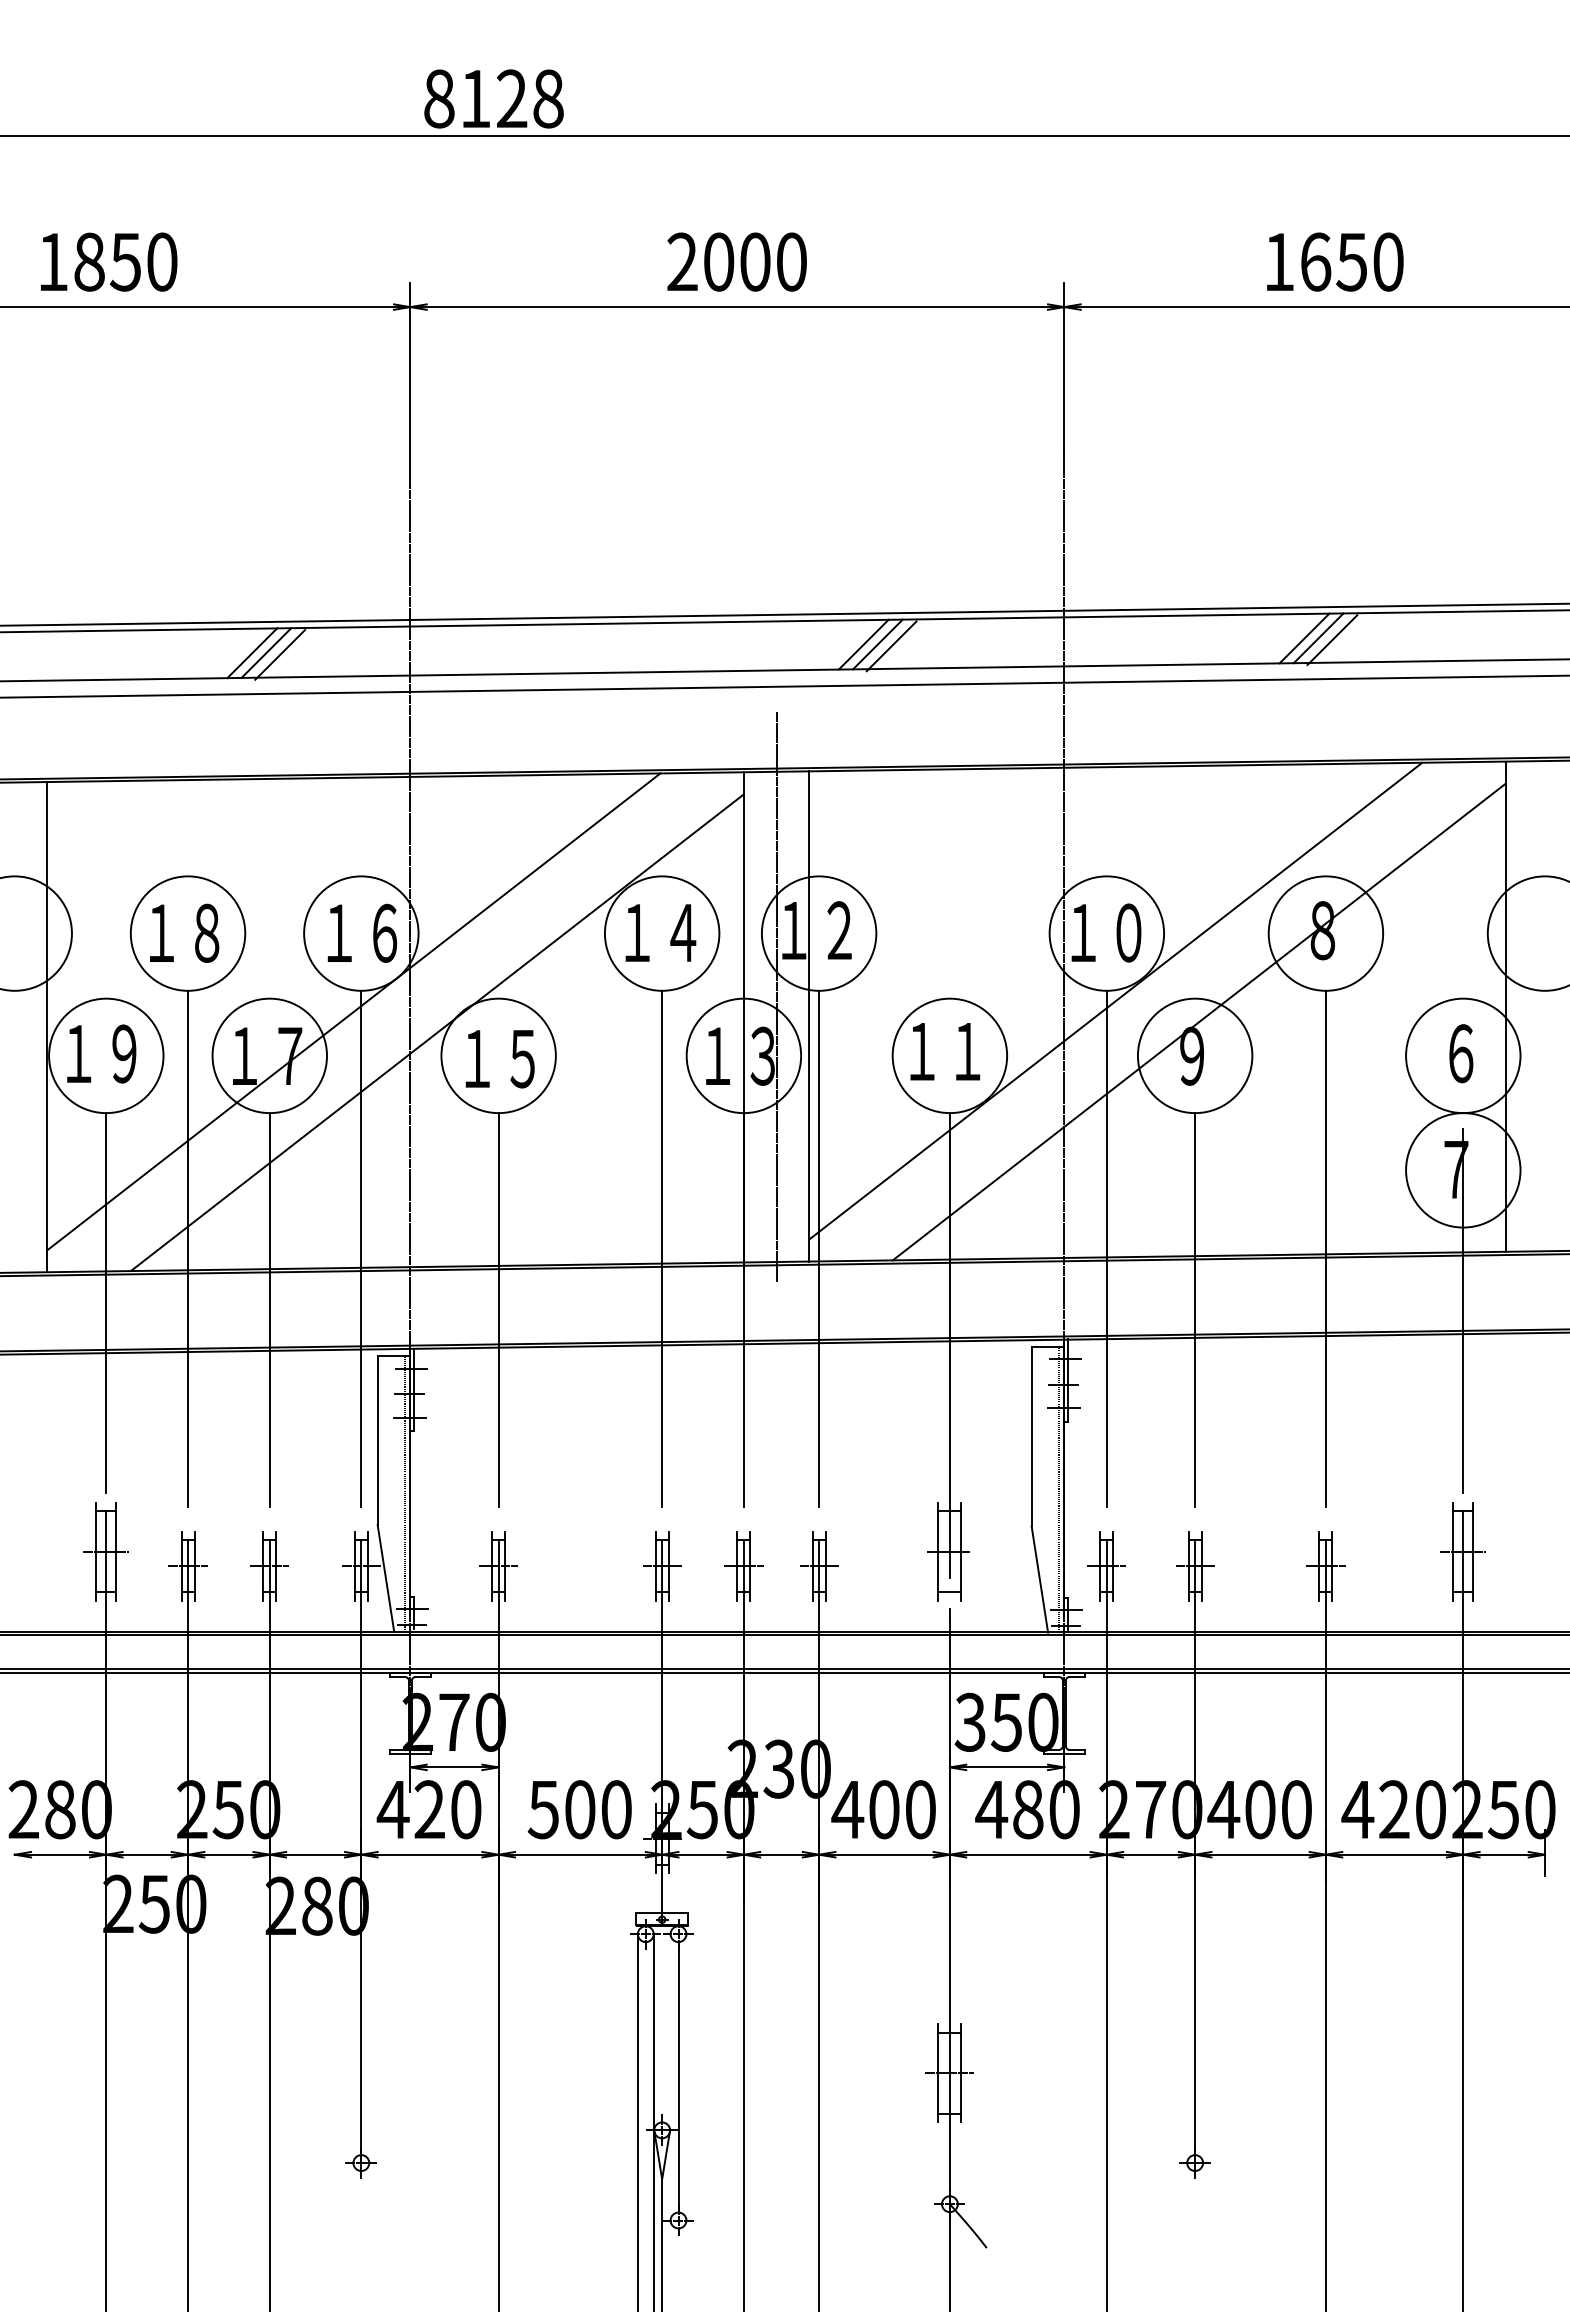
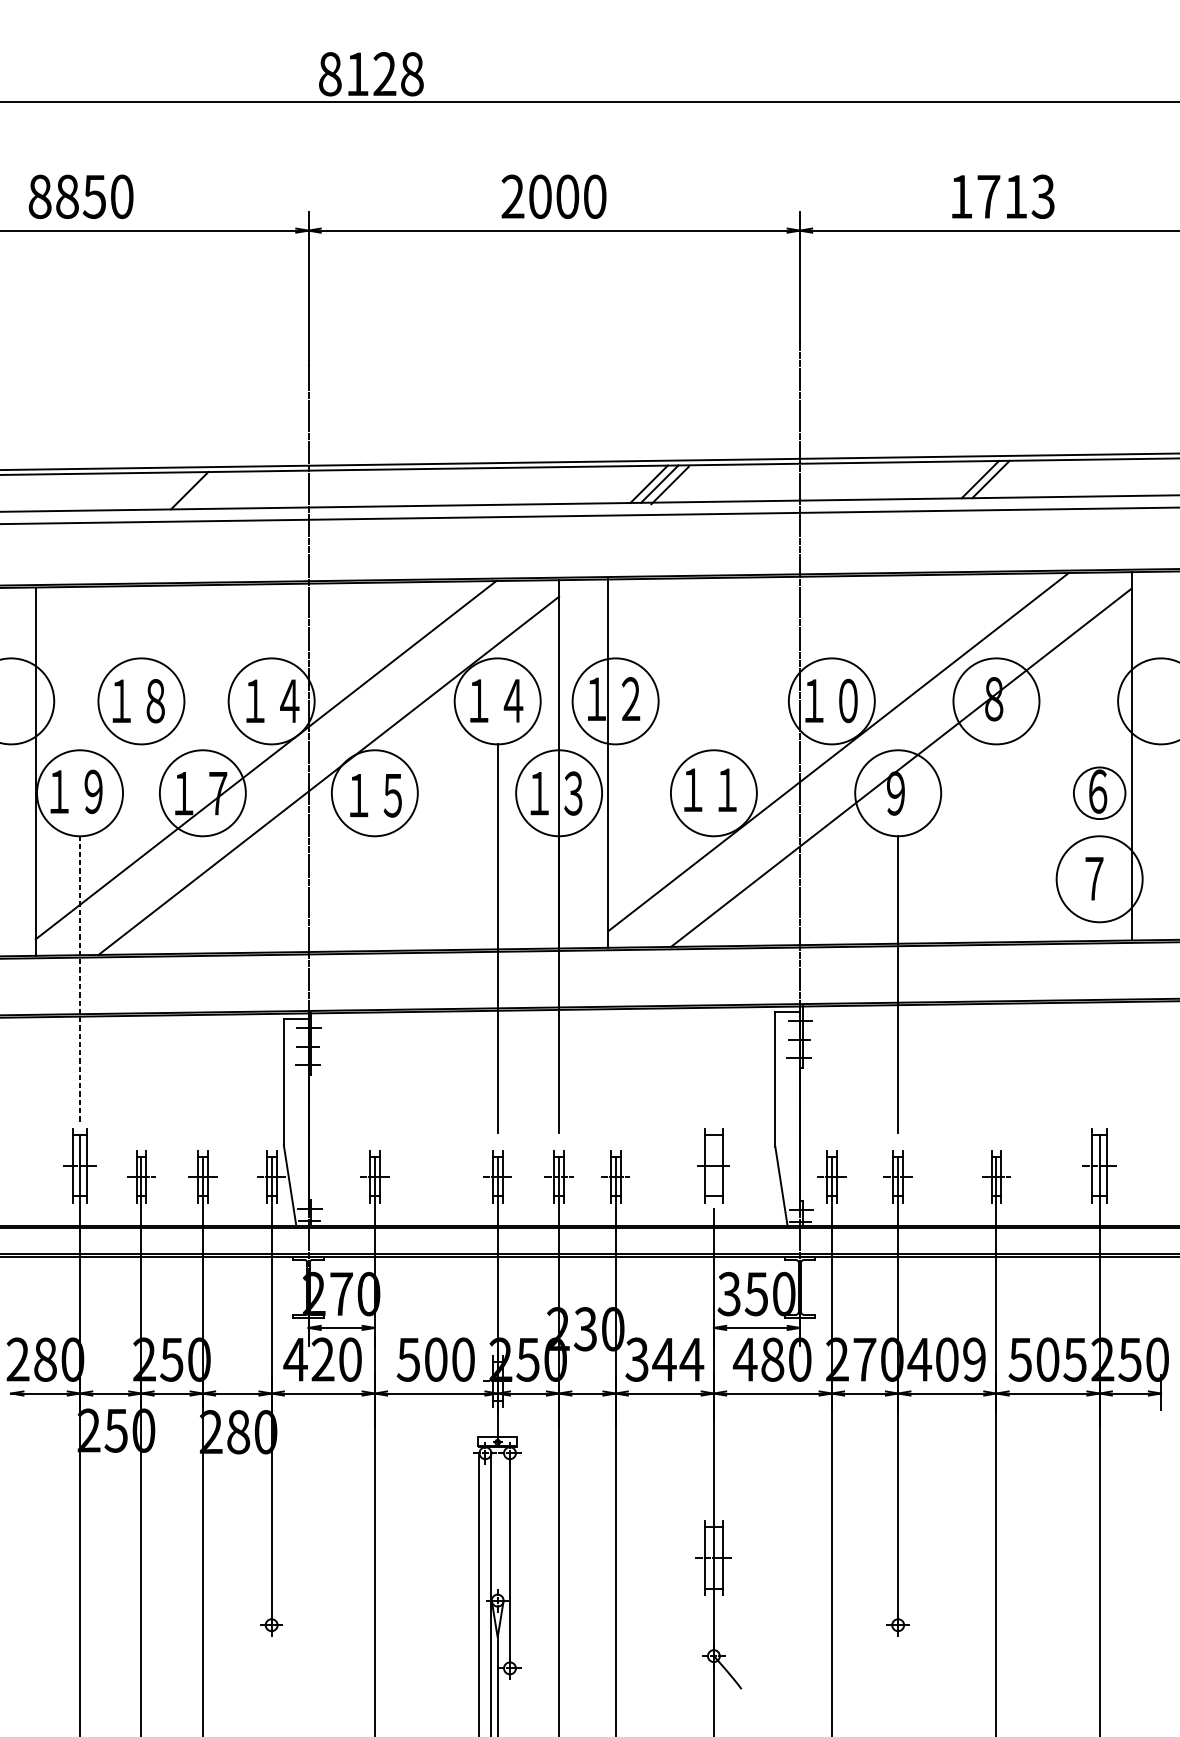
text: (53, 261) -> (40, 196), 1850 -> 8850
text: (1352, 261) -> (1016, 196), 1650 -> 1713
line: (1332, 640) -> (1001, 481), removed
line: (266, 652) -> (200, 490), removed
line: (280, 654) -> (210, 491), removed
text: (385, 932) -> (289, 700), １６ -> １４
line: (776, 996) -> (583, 748), removed
circle: (1463, 1055) -> (1099, 792), size x0.6
line: (188, 1248) -> (141, 938), removed
line: (361, 1248) -> (271, 938), removed
line: (819, 1248) -> (615, 938), removed
line: (1106, 1248) -> (831, 938), removed
line: (1325, 1248) -> (996, 938), removed
line: (106, 1302) -> (80, 978), solid -> dashed
line: (269, 1310) -> (202, 984), removed
line: (498, 1310) -> (374, 984), removed
line: (1463, 1310) -> (1099, 984), removed
line: (949, 1345) -> (713, 1010), removed
line: (1059, 1489) -> (796, 1119), removed
line: (405, 1492) -> (304, 1121), removed
text: (883, 1809) -> (664, 1359), 400 -> 344
text: (1296, 1809) -> (974, 1359), 400 -> 409
text: (1393, 1809) -> (1047, 1359), 420 -> 505

